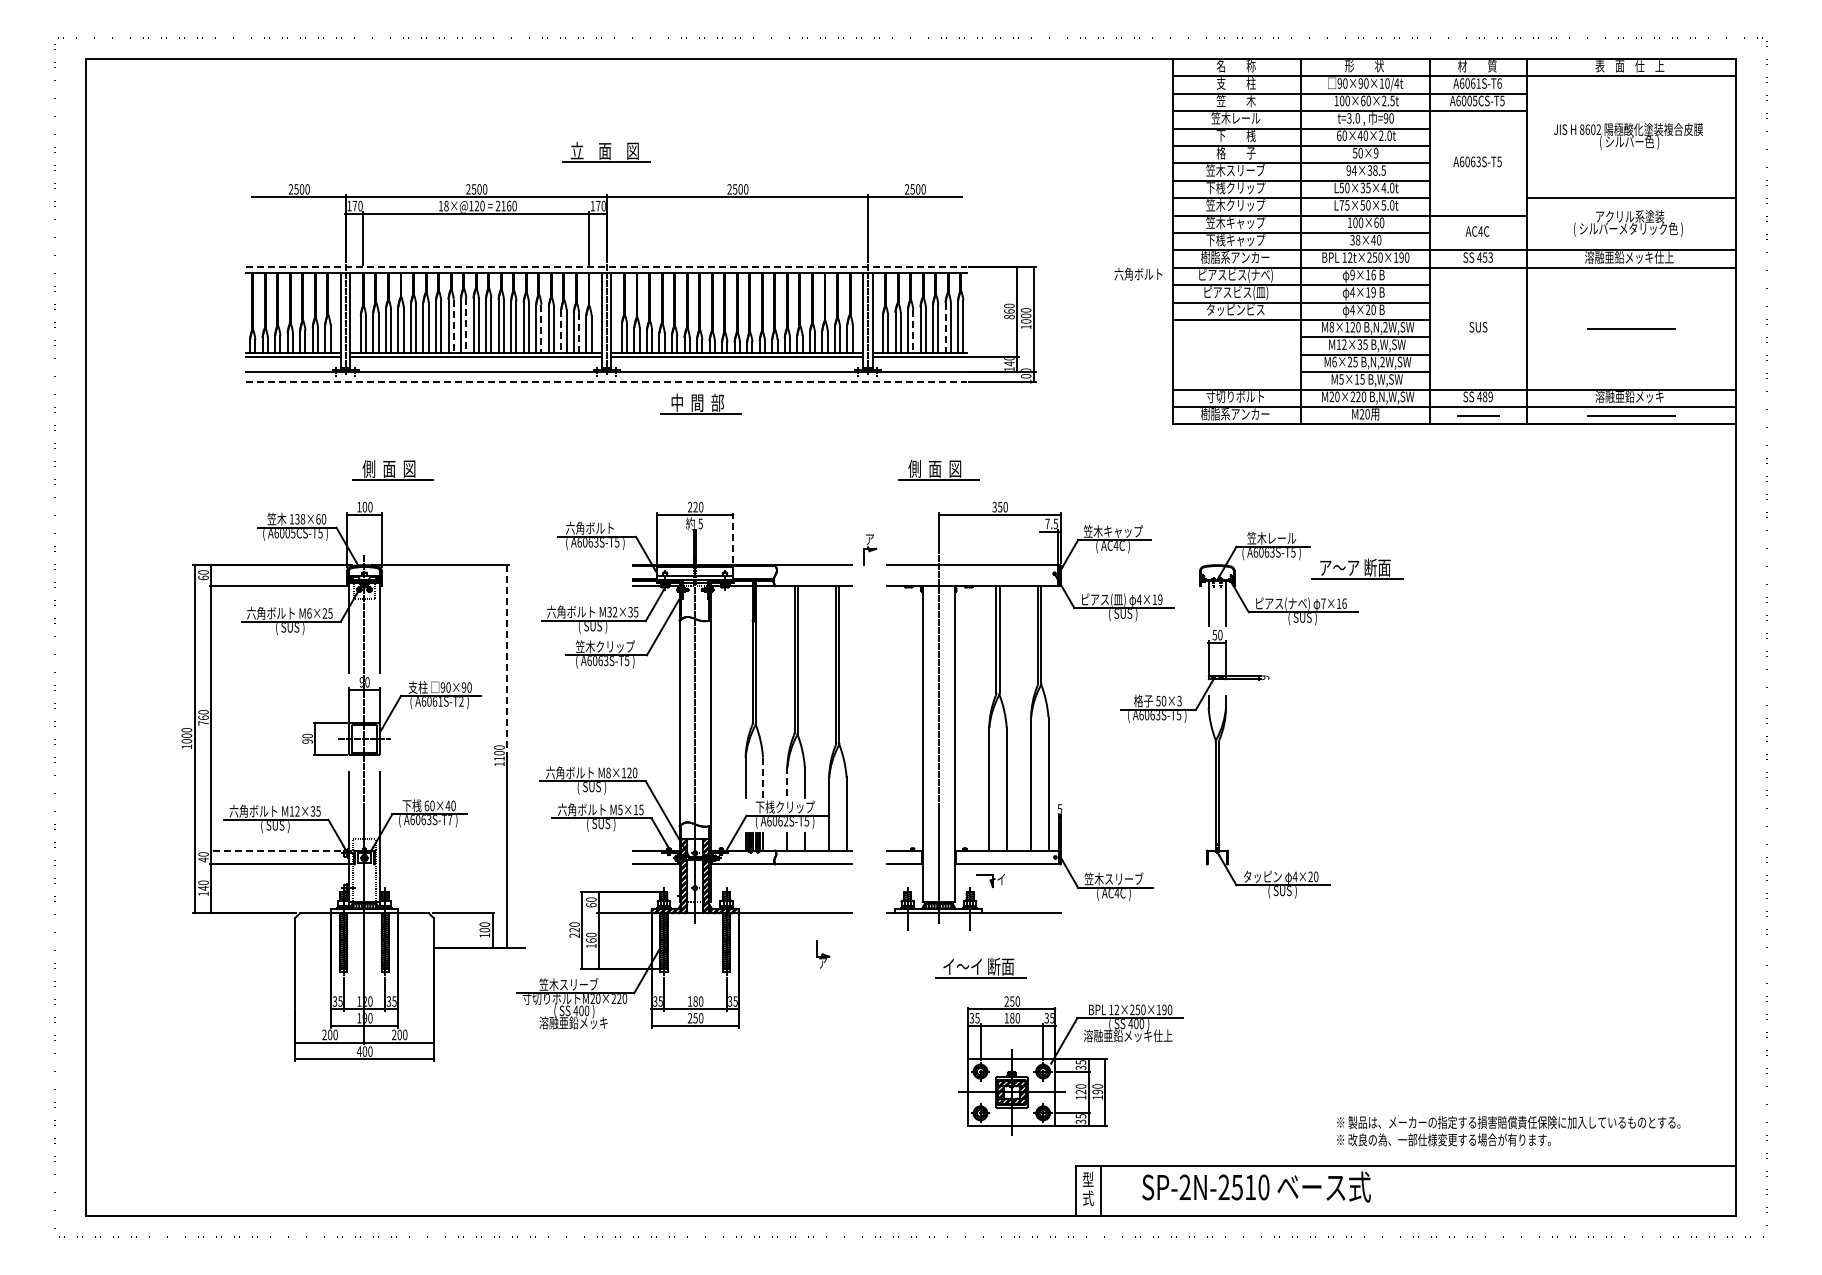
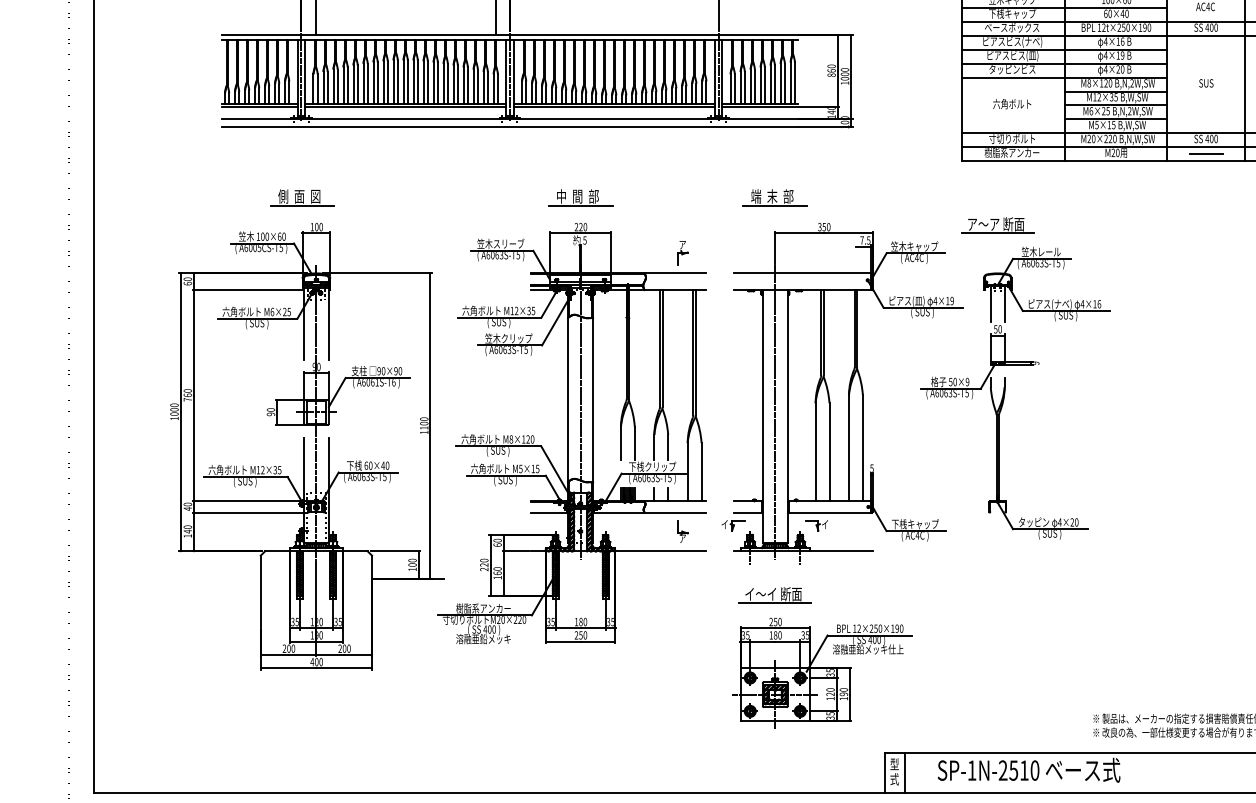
text: (1355, 240) -> (1108, 14), 38×40 -> 60×40
text: (1235, 257) -> (1012, 27), 樹脂系アンカー -> ベースボックス
text: (1487, 257) -> (1213, 27), 453 -> 400
line: (607, 267) -> (510, 35), dashed -> solid
text: (1138, 273) -> (1012, 103), moved
text: (1352, 274) -> (1105, 41), 9×16 -> 4×16
line: (453, 326) -> (387, 82), dashed -> solid
line: (466, 326) -> (397, 82), dashed -> solid
line: (541, 328) -> (457, 84), dashed -> solid
line: (945, 328) -> (780, 84), dashed -> solid
line: (561, 331) -> (473, 86), dashed -> solid
line: (913, 331) -> (755, 86), dashed -> solid
line: (579, 332) -> (488, 87), dashed -> solid
line: (607, 381) -> (510, 126), dashed -> solid
text: (1487, 396) -> (1213, 138), 489 -> 400
part: (700, 403) -> (580, 197), moved
text: (934, 468) -> (771, 196), 側  面  図 -> 端  末  部
part: (392, 470) -> (302, 197), moved
text: (300, 519) -> (265, 236), 138×60 -> 100×60
text: (595, 527) -> (500, 243), 六角ボルト -> 笠木スリーブ
line: (733, 537) -> (611, 251), dashed -> solid
part: (870, 549) -> (683, 252), moved
part: (1357, 568) -> (997, 224), moved
text: (1323, 603) -> (1082, 304), 7×16 -> 4×16
text: (609, 611) -> (512, 310), M32×35 -> M12×35
line: (507, 660) -> (430, 349), dashed -> solid
text: (461, 701) -> (393, 382), A6061S-T2 -> A6061S-T6
text: (1179, 701) -> (967, 382), 50×3 -> 50×9
line: (763, 778) -> (635, 443), dashed -> solid
line: (787, 782) -> (654, 447), dashed -> solid
text: (449, 820) -> (384, 477), A6063S-T7 -> A6063S-T5
text: (785, 821) -> (652, 478), A6062S-T5 -> A6063S-T5
line: (280, 850) -> (249, 501), dashed -> solid
text: (1113, 878) -> (914, 523), 笠木スリーブ -> 下桟キャップ
part: (886, 881) -> (733, 526), added
part: (823, 954) -> (683, 531), moved
part: (980, 967) -> (775, 594), moved
text: (573, 984) -> (483, 608), 笠木スリーブ -> 樹脂系アンカー
part: (1070, 1065) -> (822, 673), moved
text: (1184, 1186) -> (971, 769), SP-2N-2510 -> SP-1N-2510

